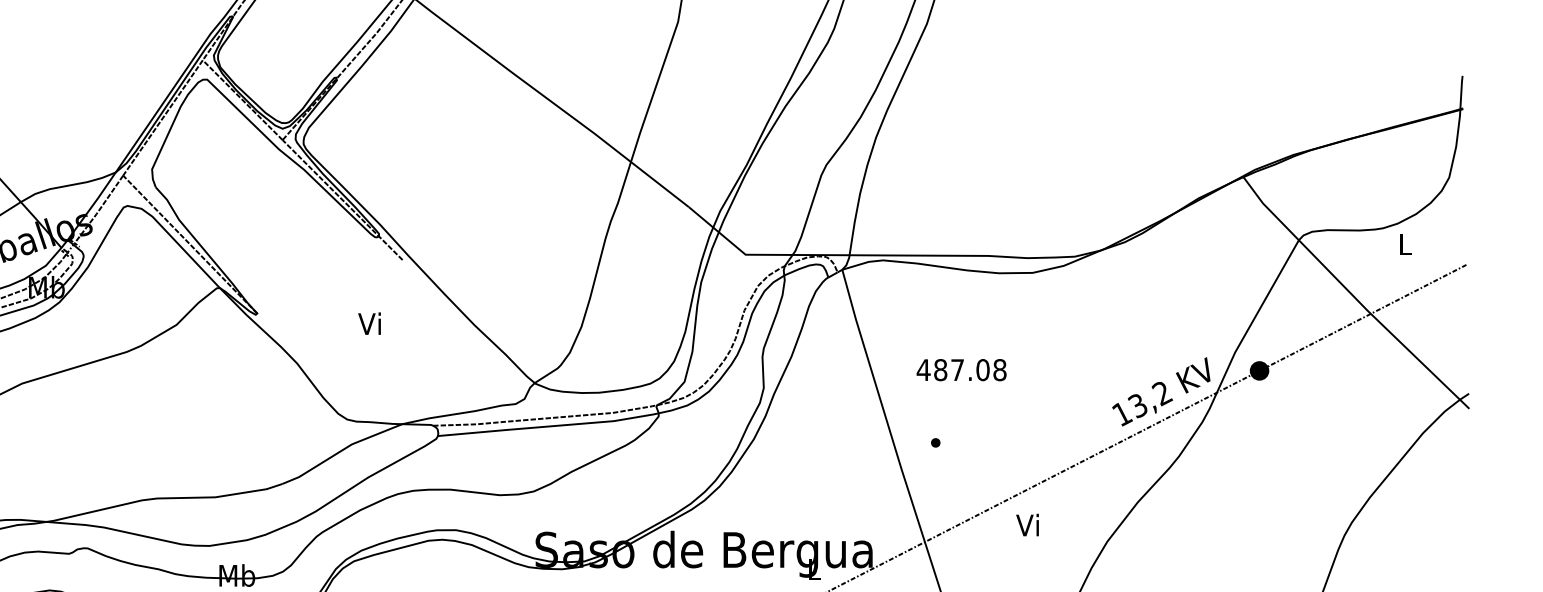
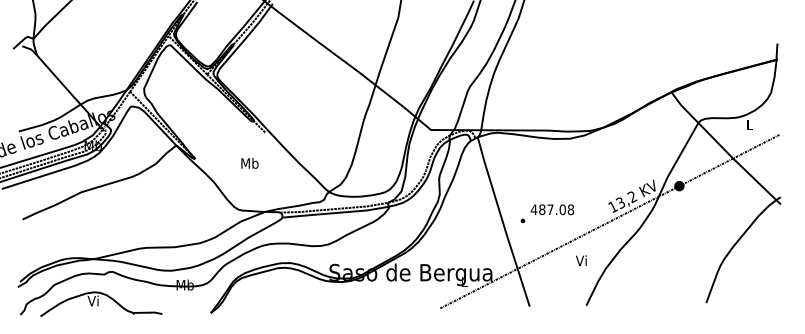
text: (370, 324) -> (249, 163), Vi -> Mb
text: (961, 369) -> (552, 209), moved
text: (1028, 524) -> (581, 260), moved

